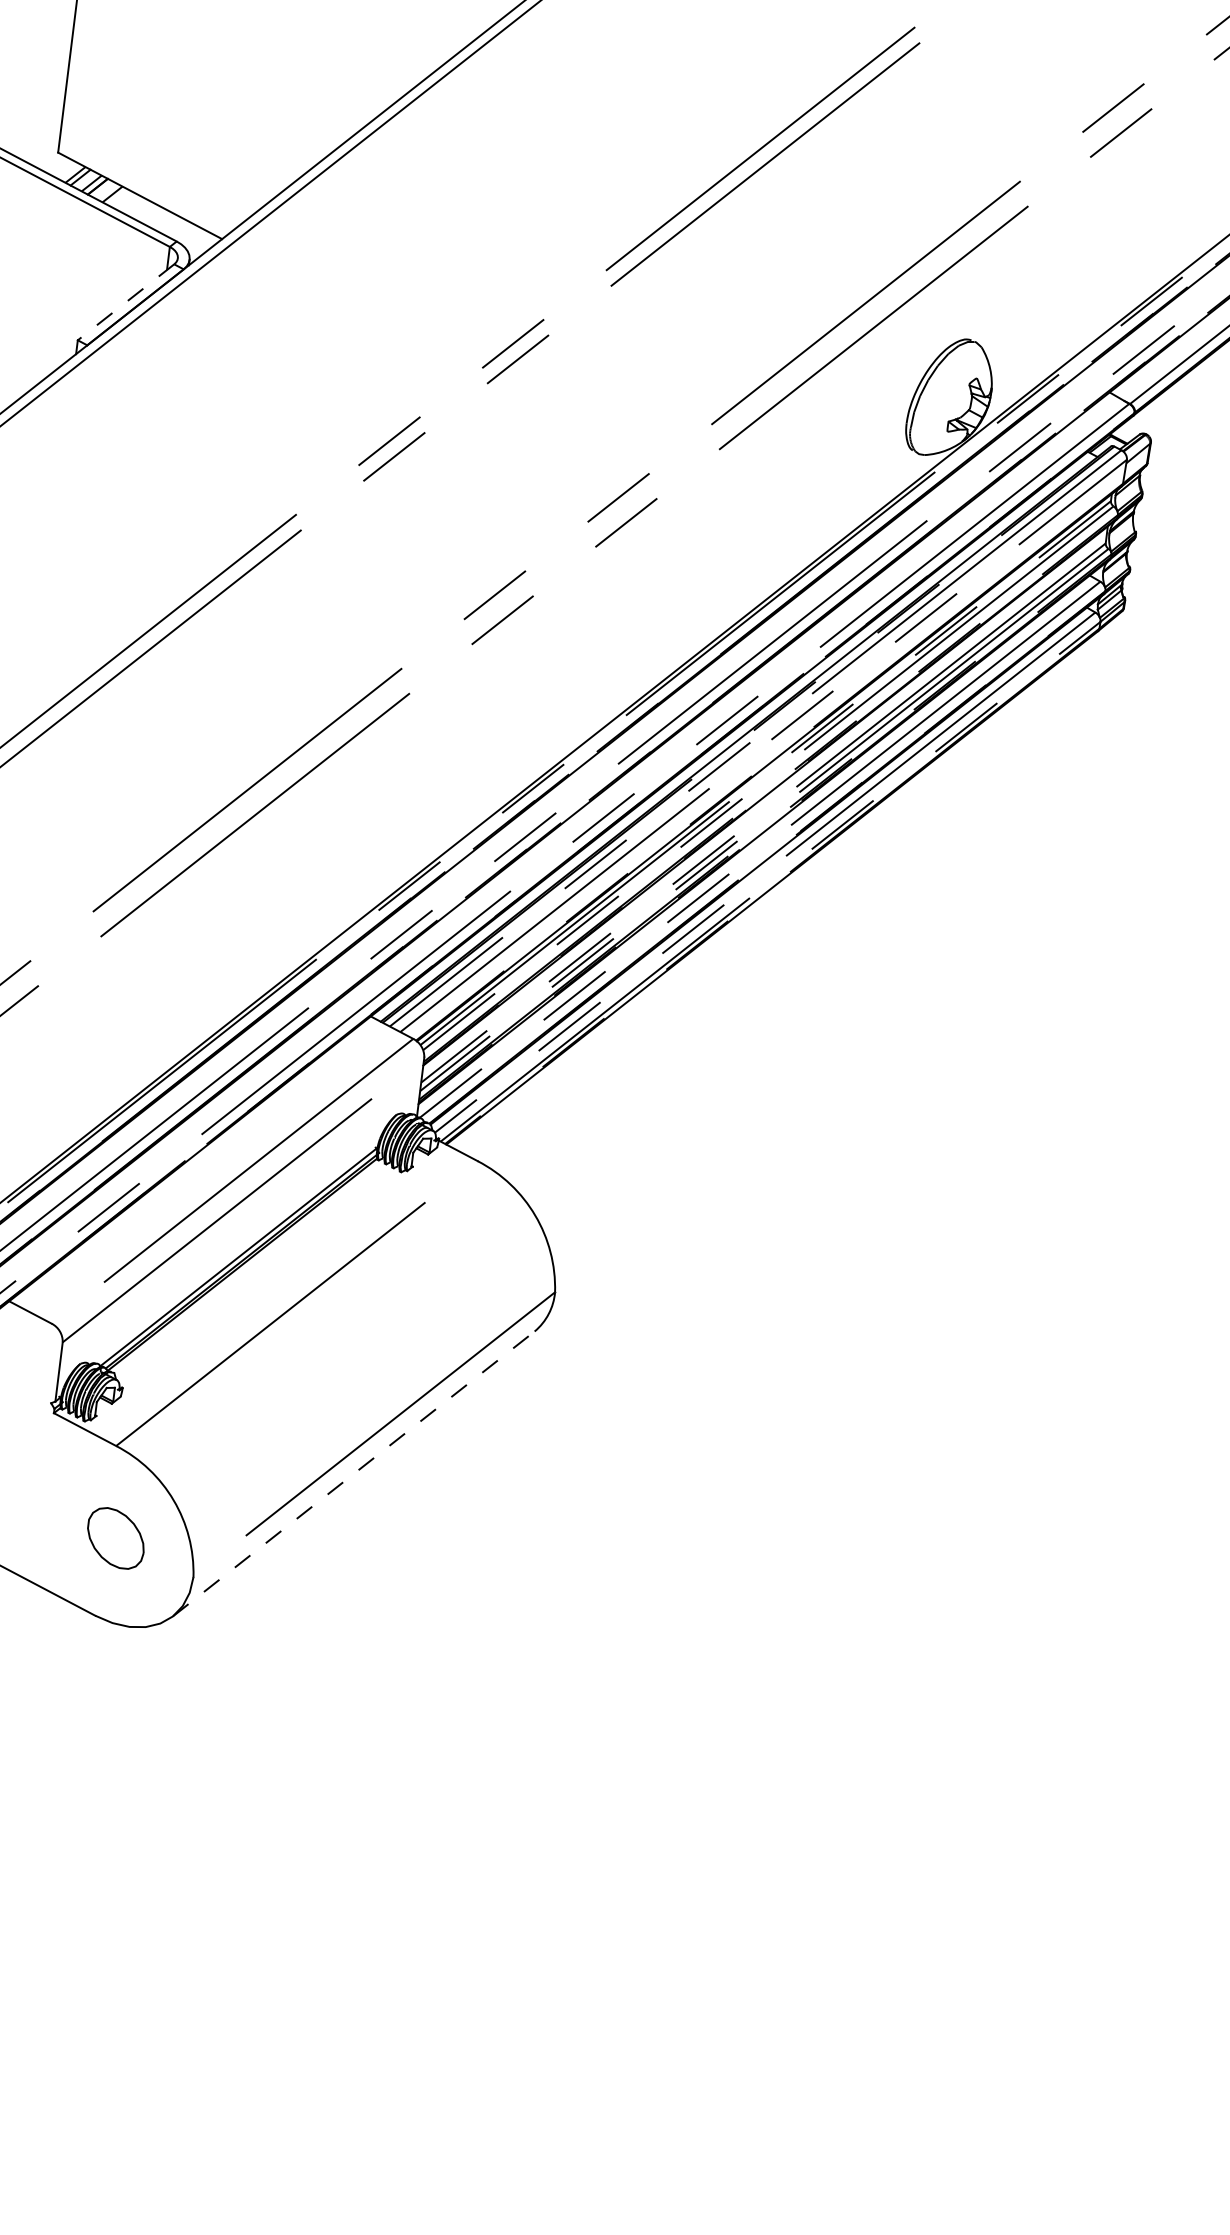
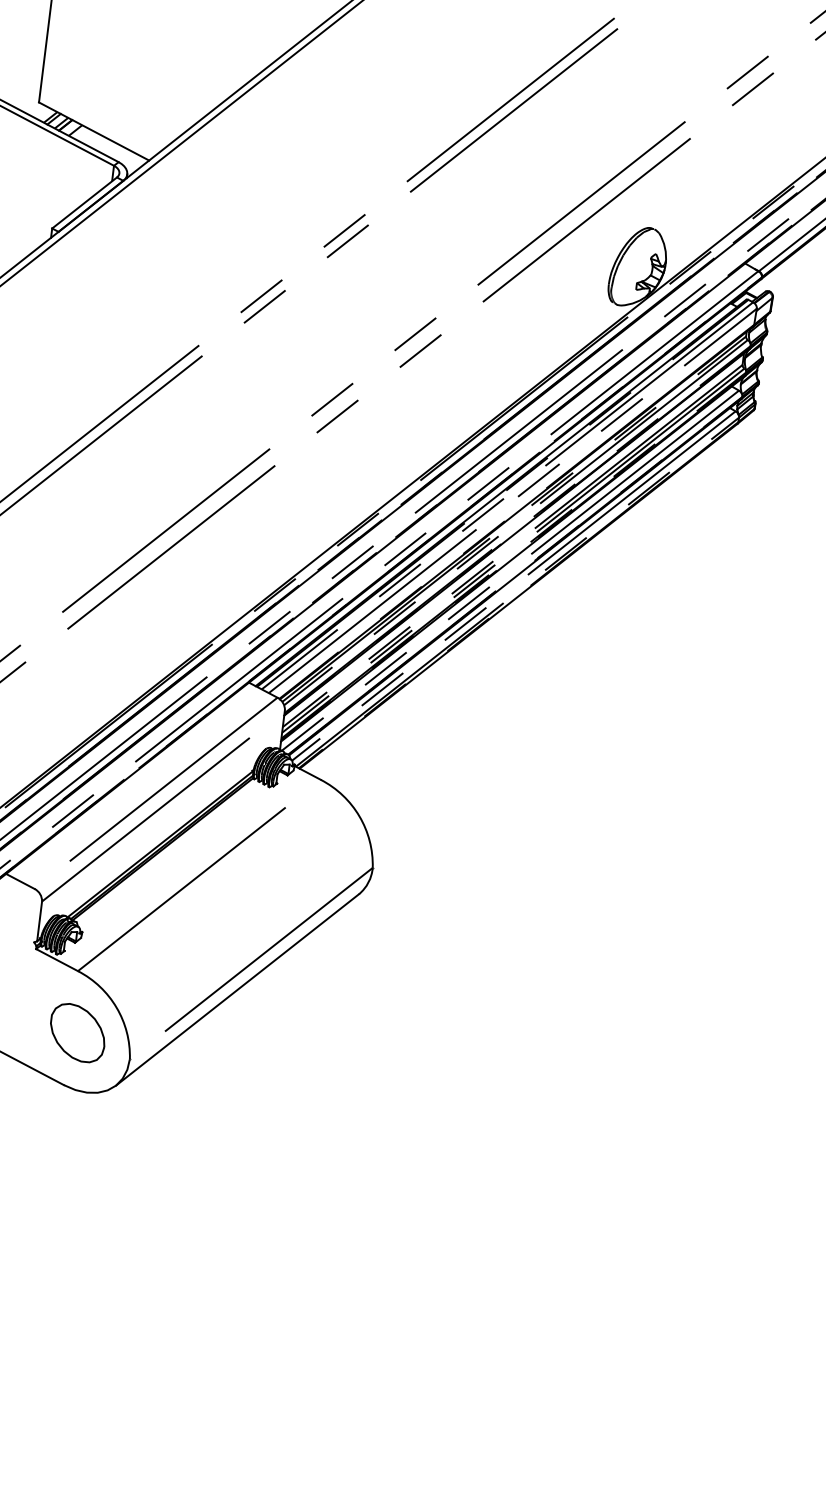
line: (125, 303) -> (84, 203), dashed -> solid
line: (353, 1473) -> (237, 989), dashed -> solid
part: (115, 1538) -> (77, 1033), size x1.43

